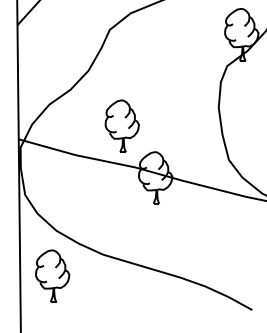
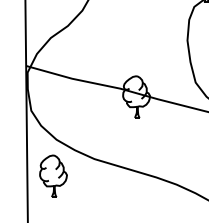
part: (121, 125) -> (109, 54), removed

